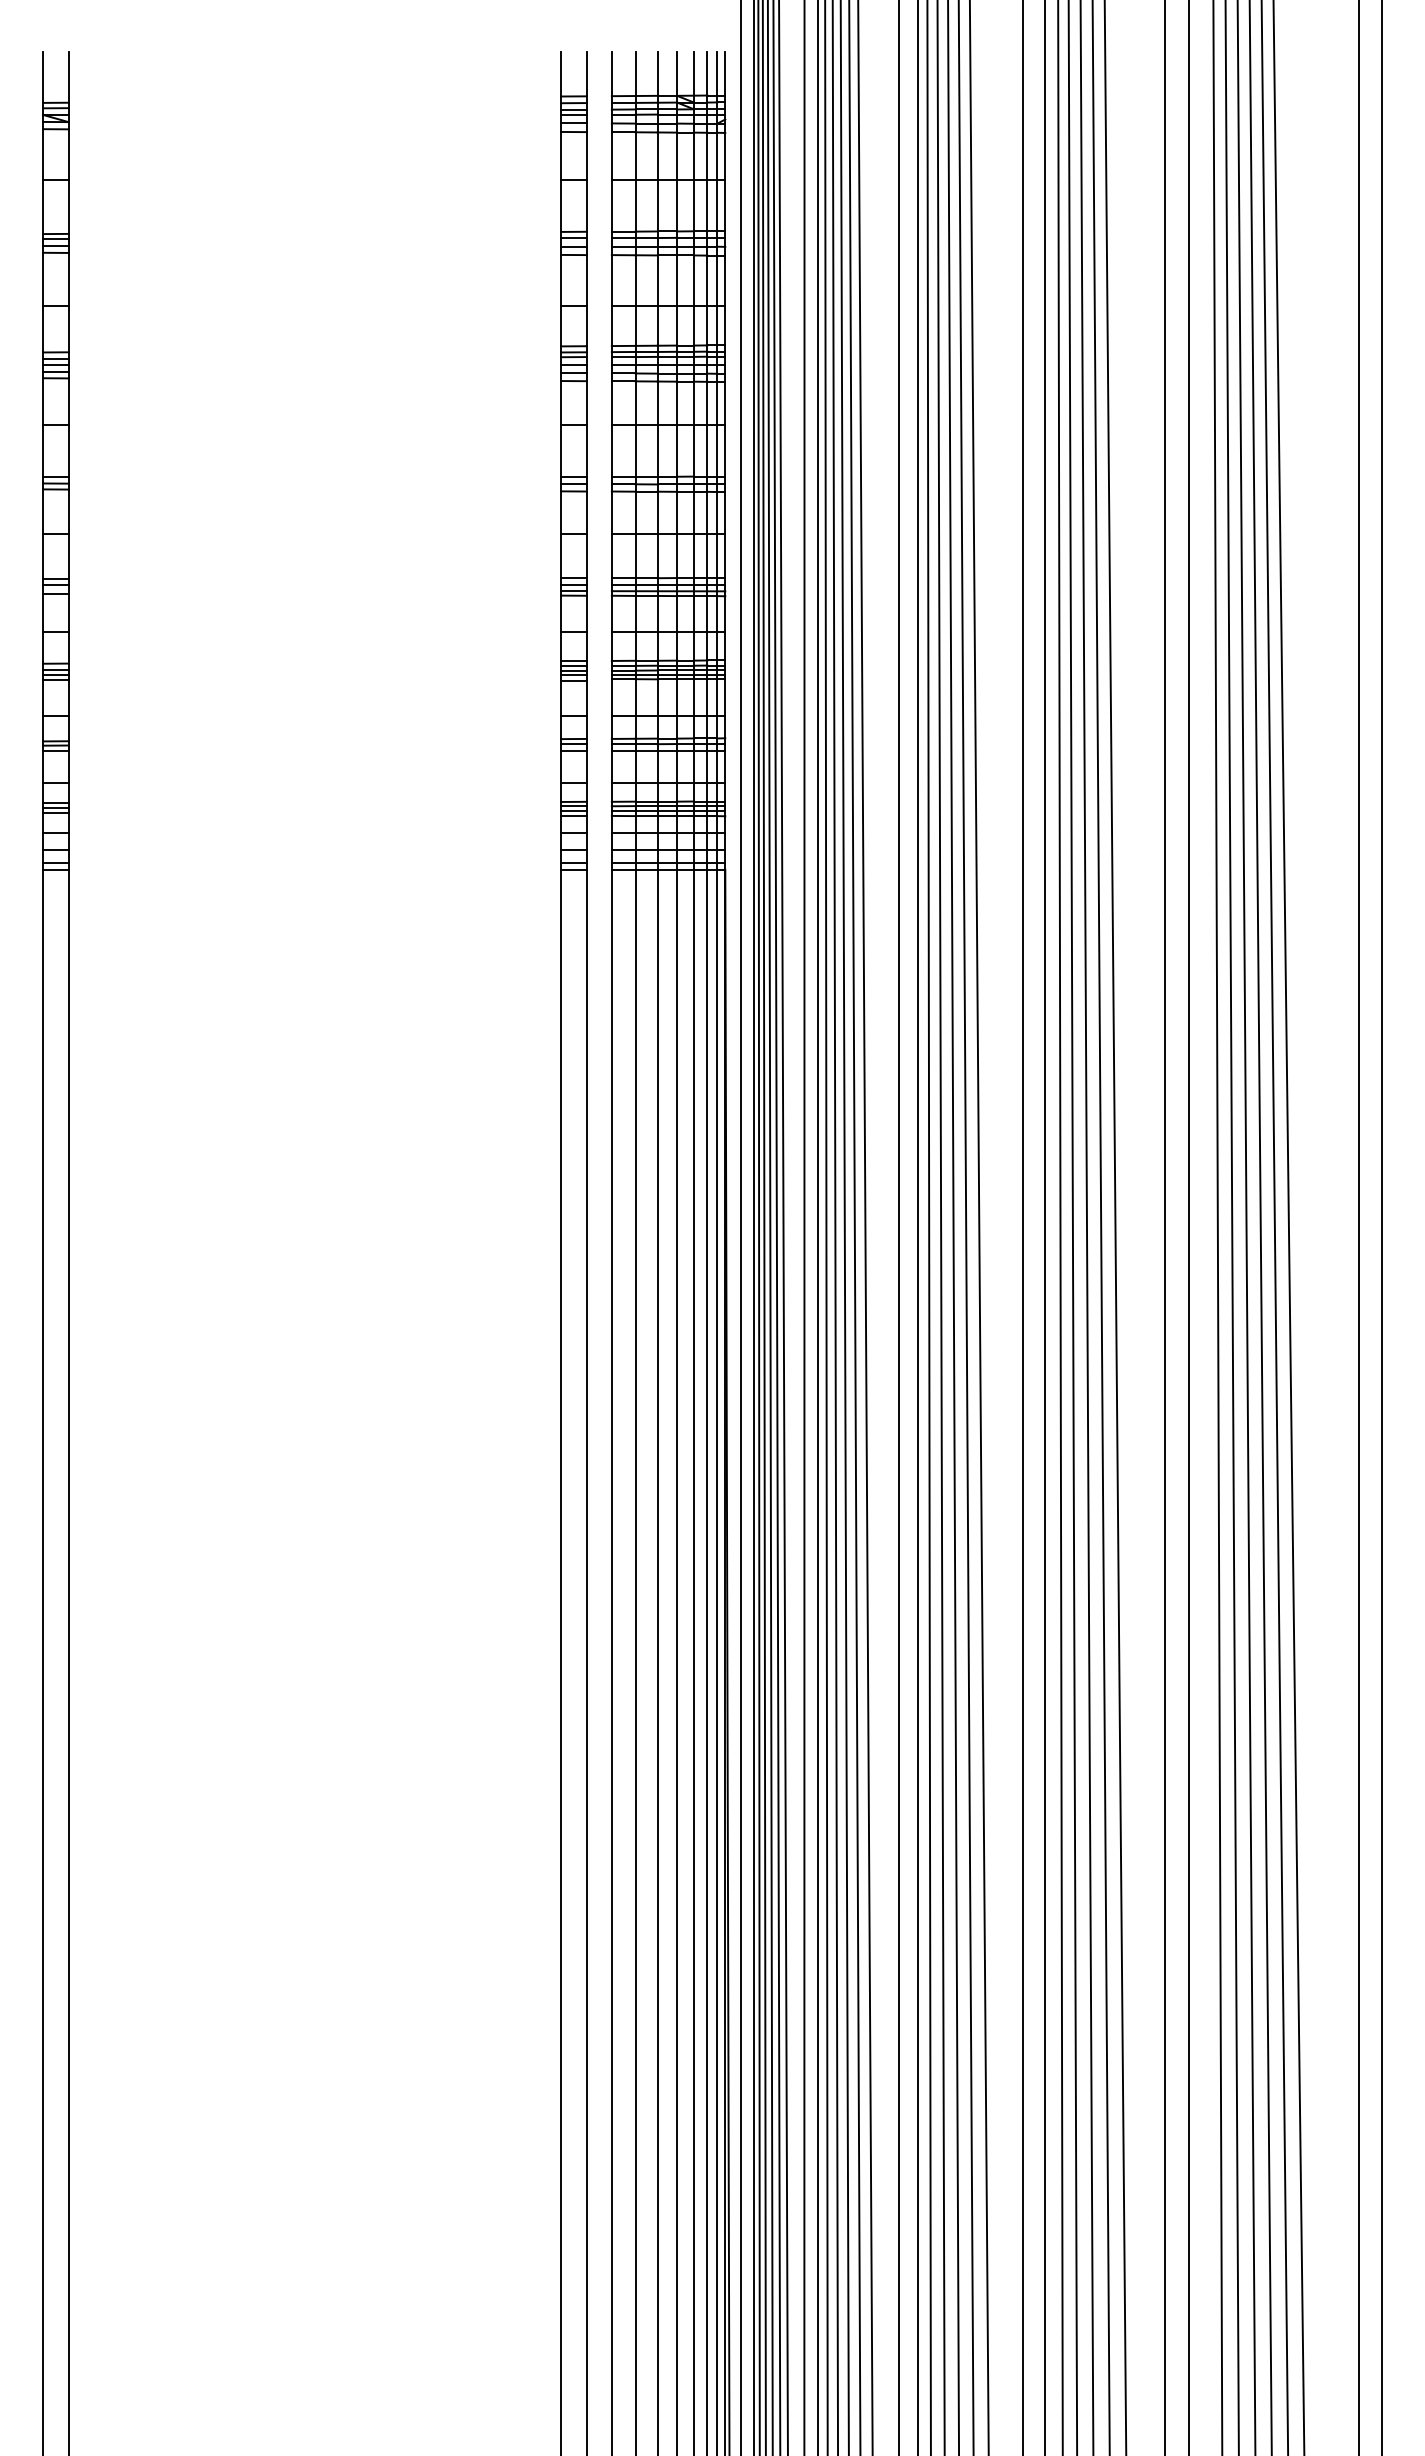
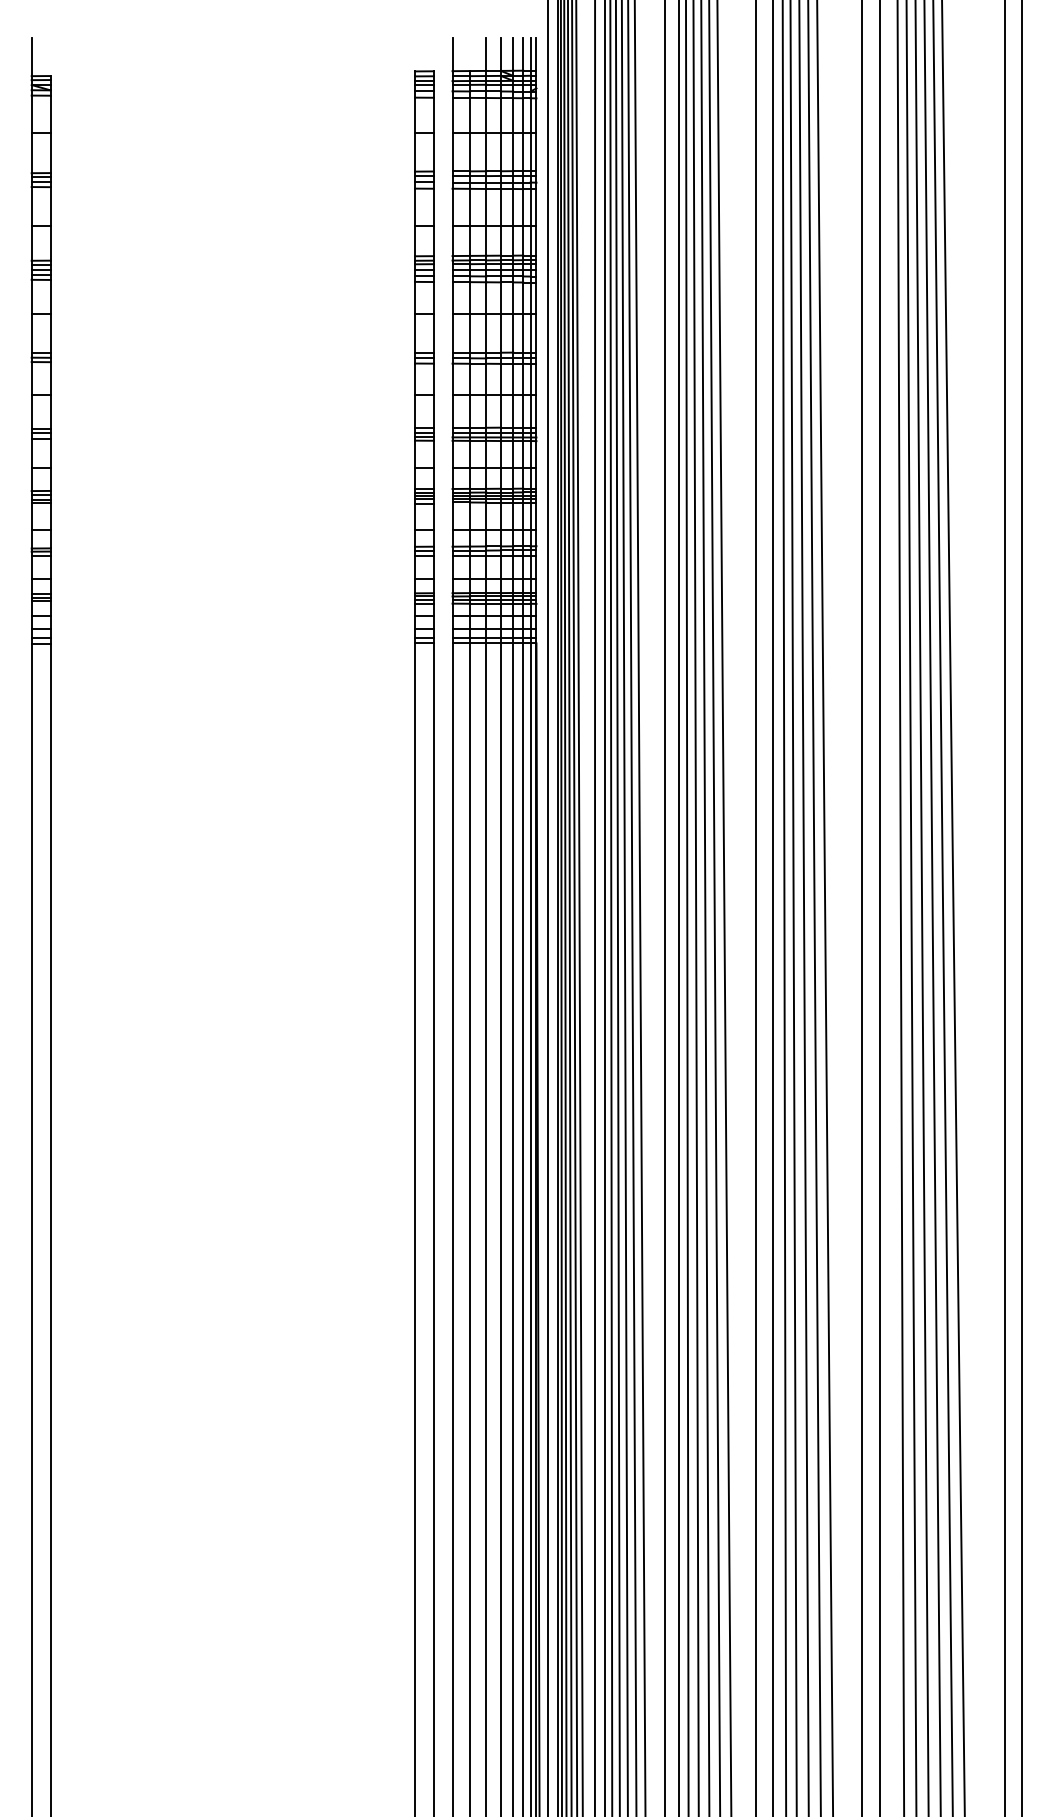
line: (561, 73) -> (415, 54), removed
line: (586, 73) -> (433, 54), removed
line: (635, 73) -> (470, 54), removed
line: (68, 76) -> (50, 56), removed

